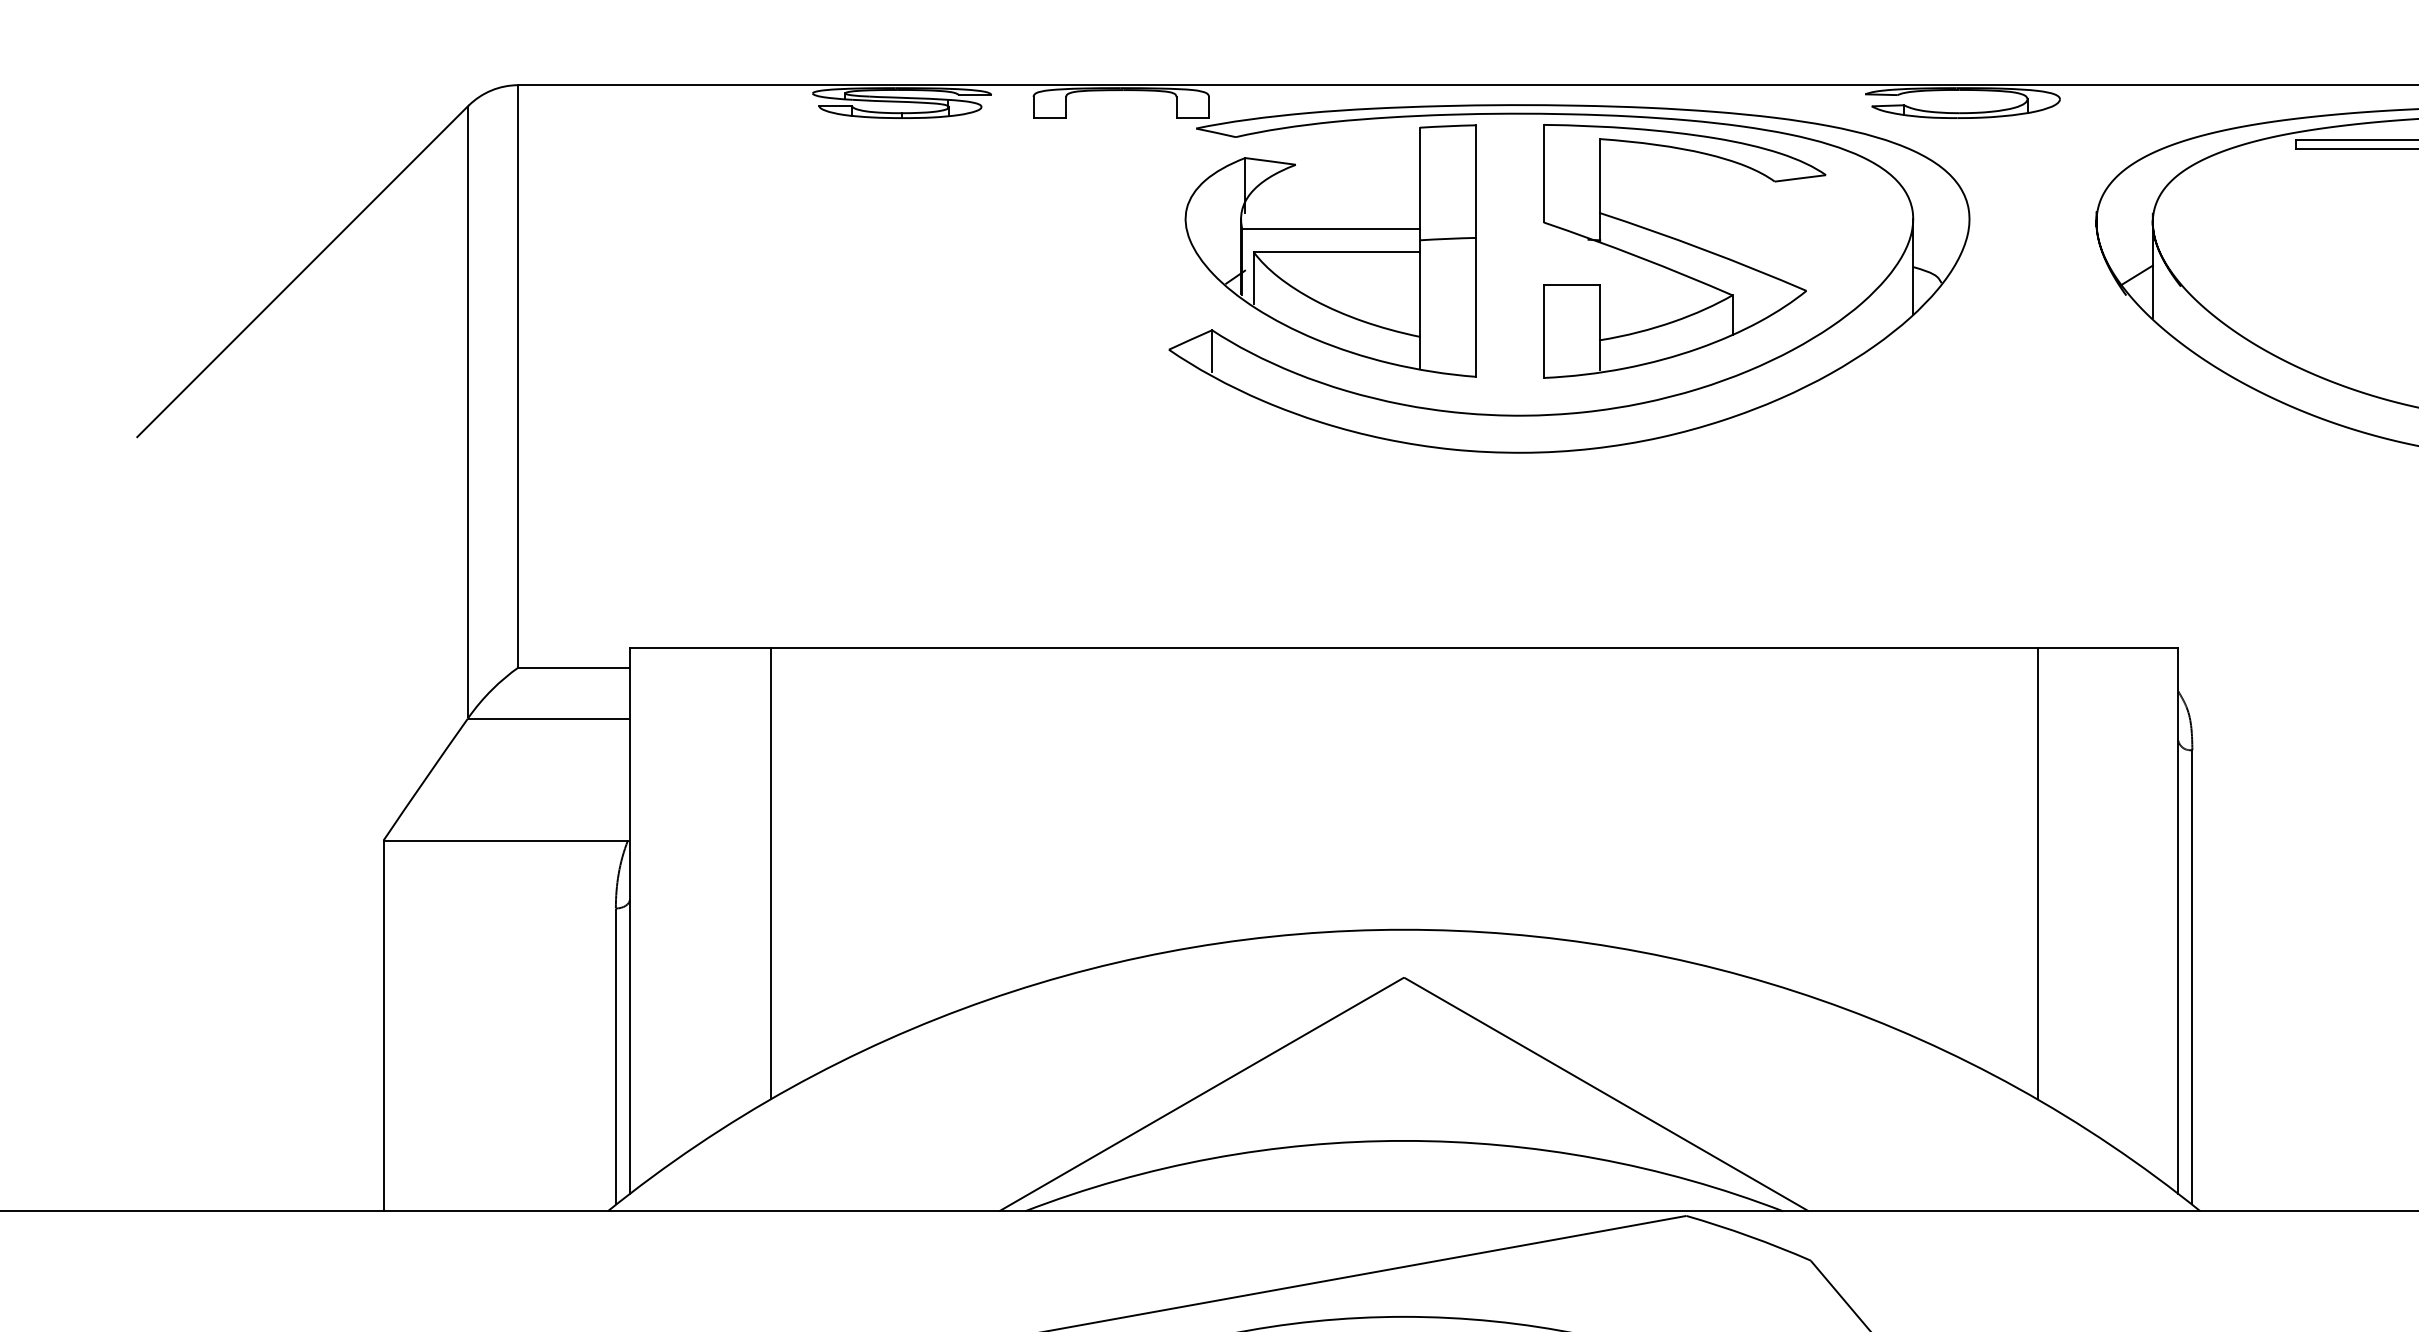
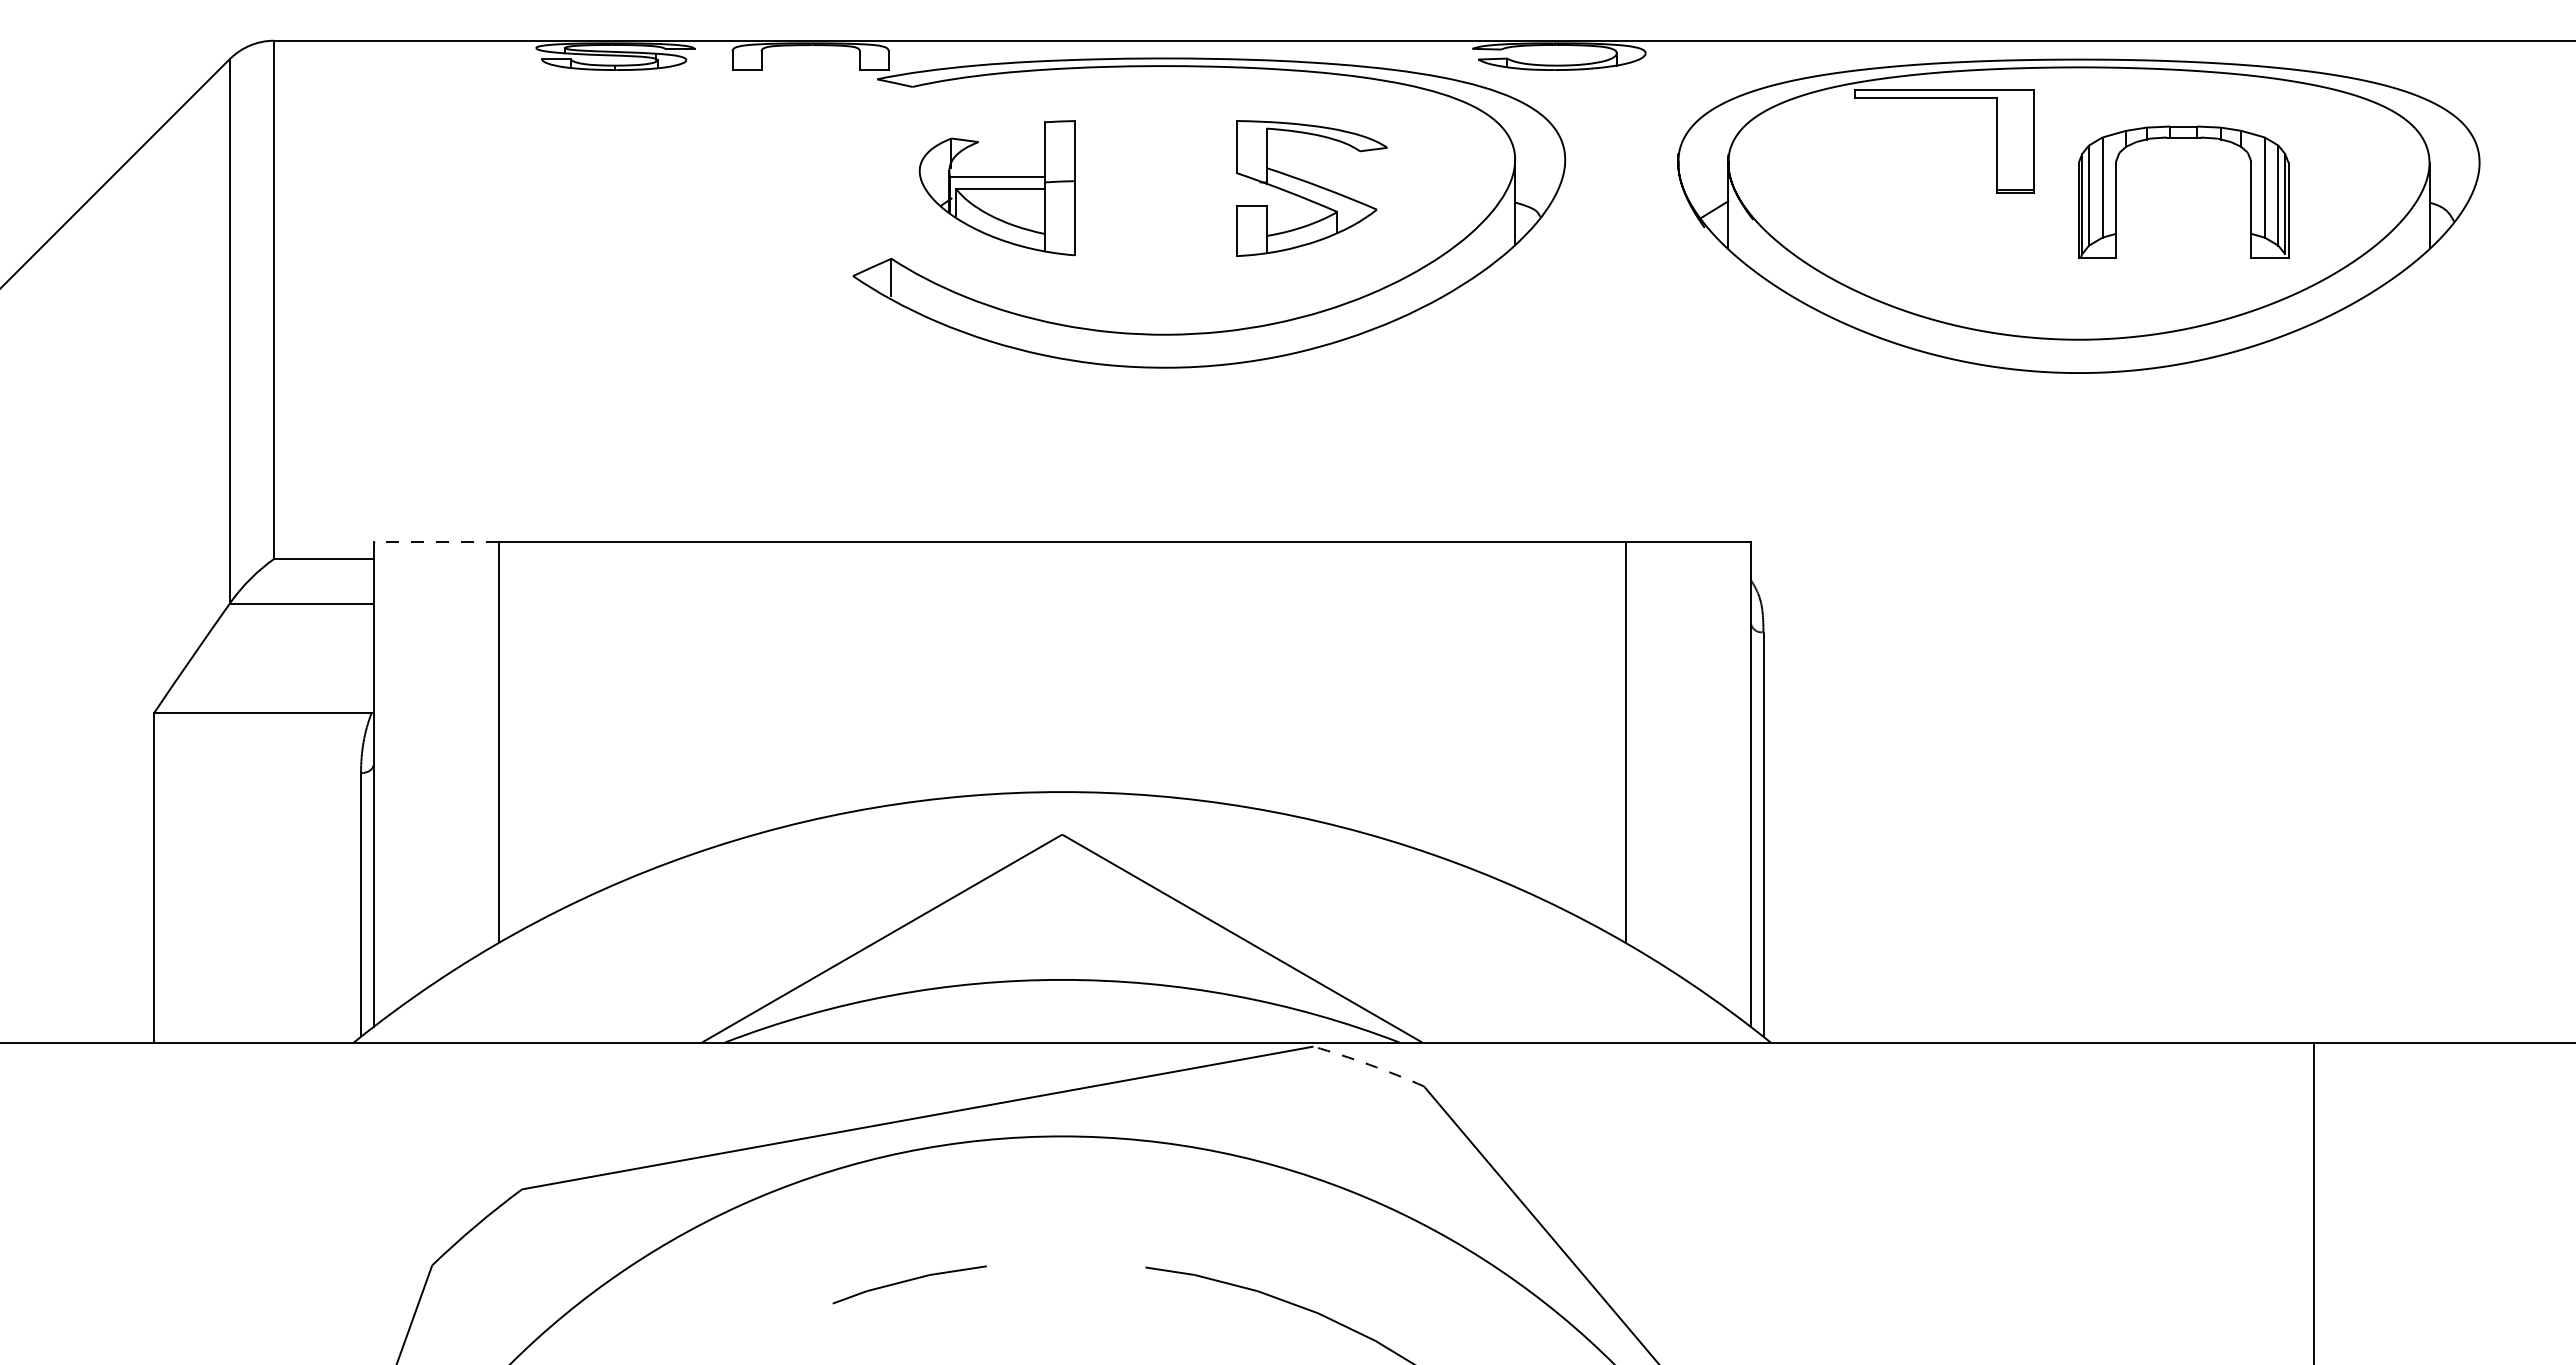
part: (1331, 250) -> (997, 187), size x0.6
part: (1684, 251) -> (1311, 188), size x0.6
line: (700, 648) -> (436, 541), solid -> dashed
arc: (1749, 1236) -> (1369, 1064), solid -> dashed

